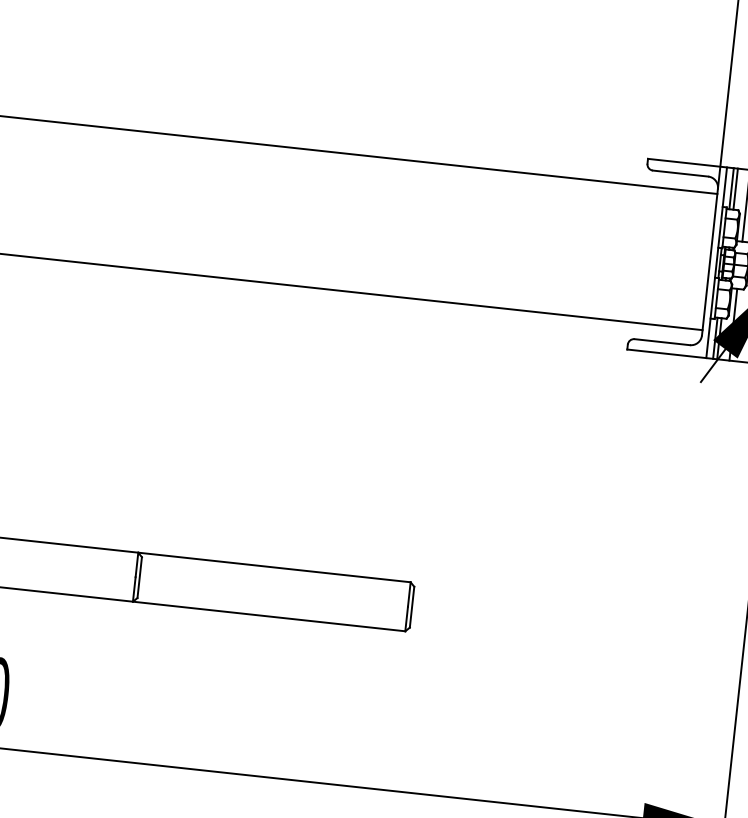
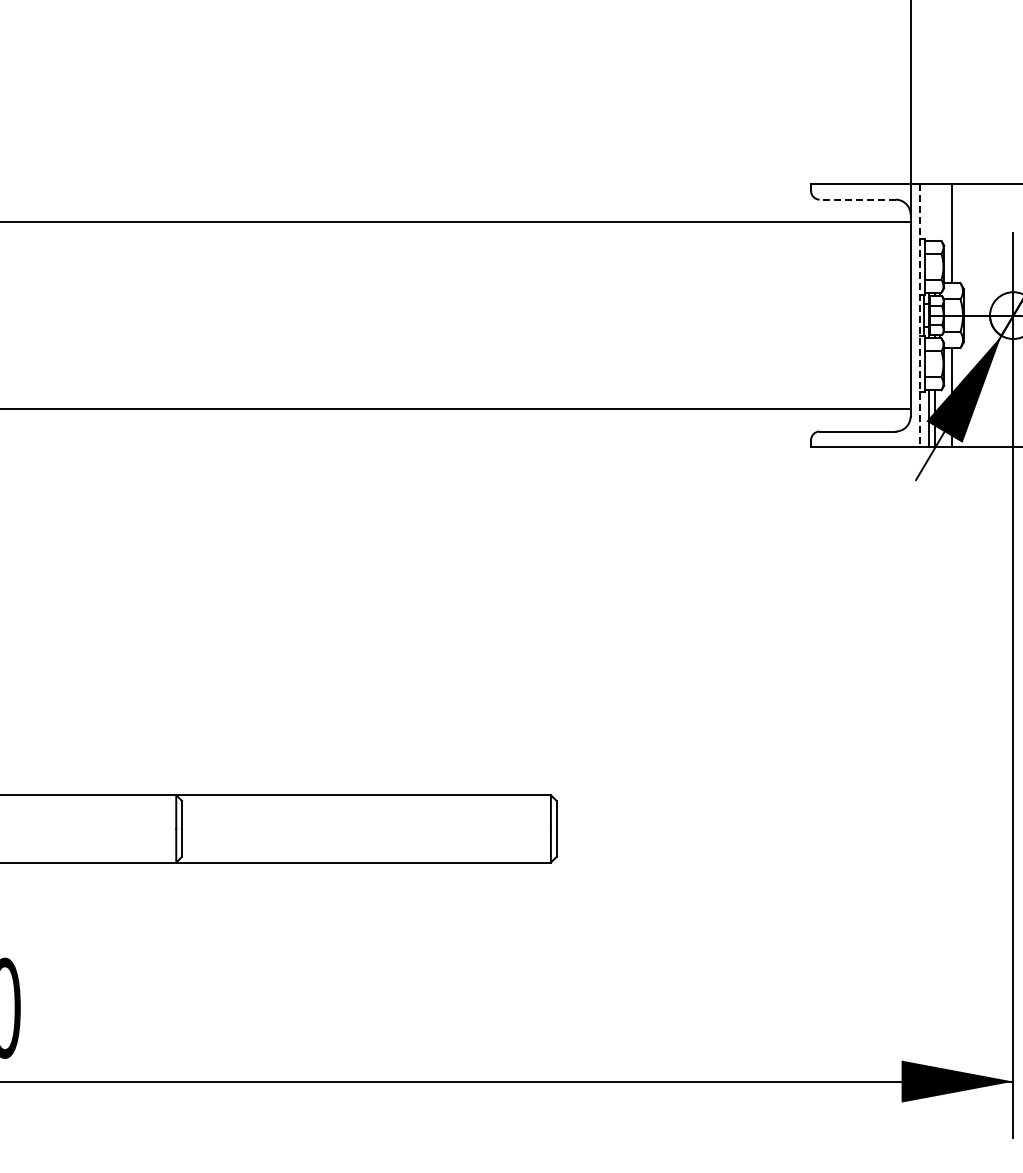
line: (680, 173) -> (857, 199), solid -> dashed
line: (731, 188) -> (929, 212), removed
line: (735, 188) -> (934, 212), removed
line: (716, 263) -> (919, 316), solid -> dashed

